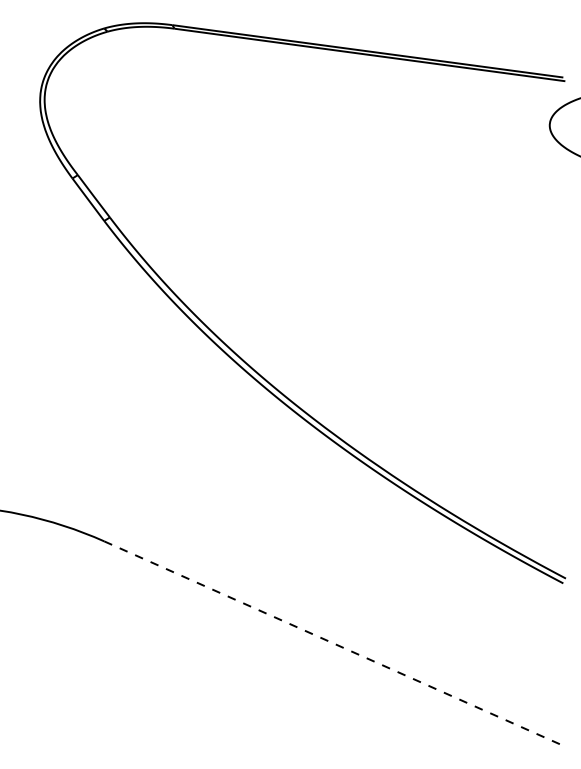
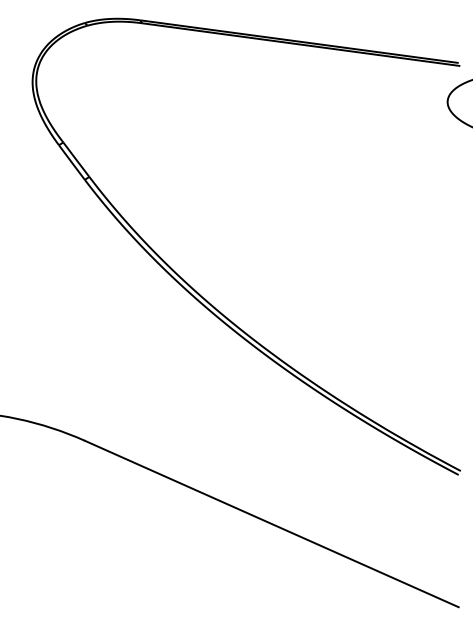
line: (333, 642) -> (271, 523), dashed -> solid

